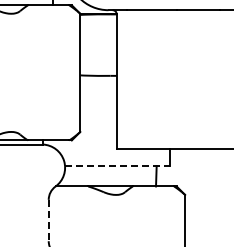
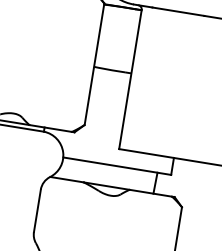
line: (118, 165) -> (118, 165), dashed -> solid
line: (48, 220) -> (37, 210), dashed -> solid

